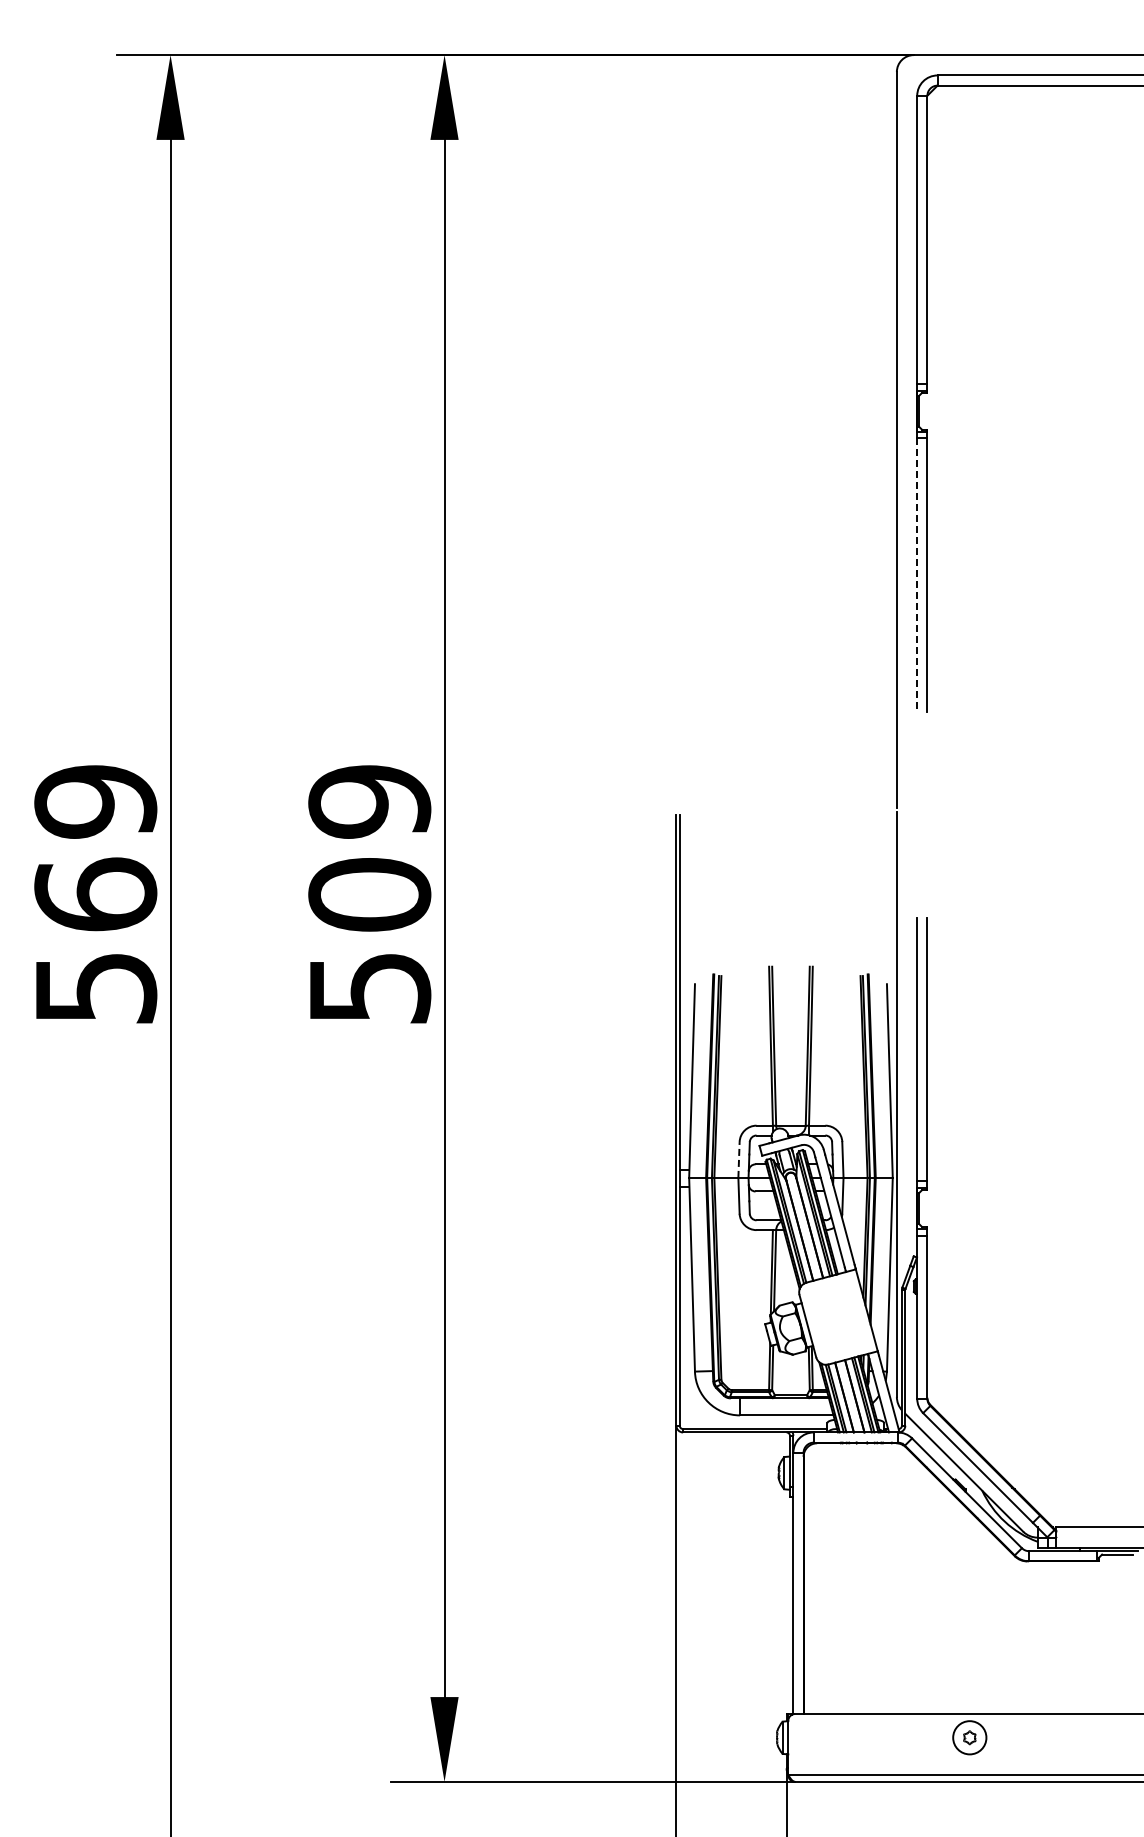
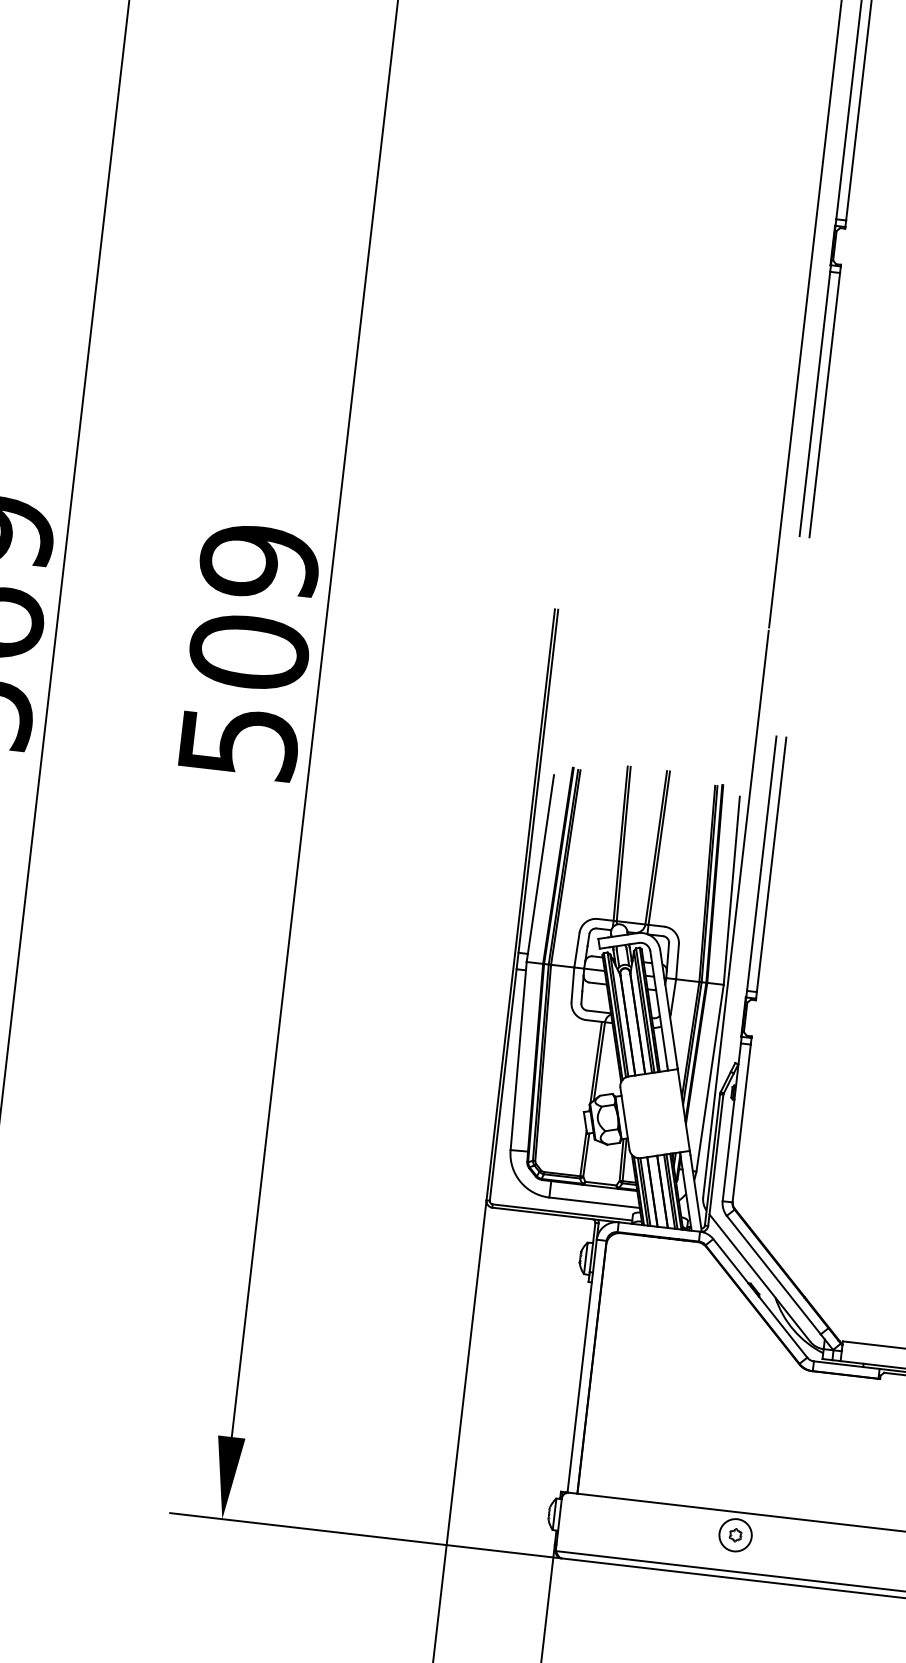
line: (917, 575) -> (815, 404), dashed -> solid
line: (739, 1159) -> (577, 949), dashed -> solid

